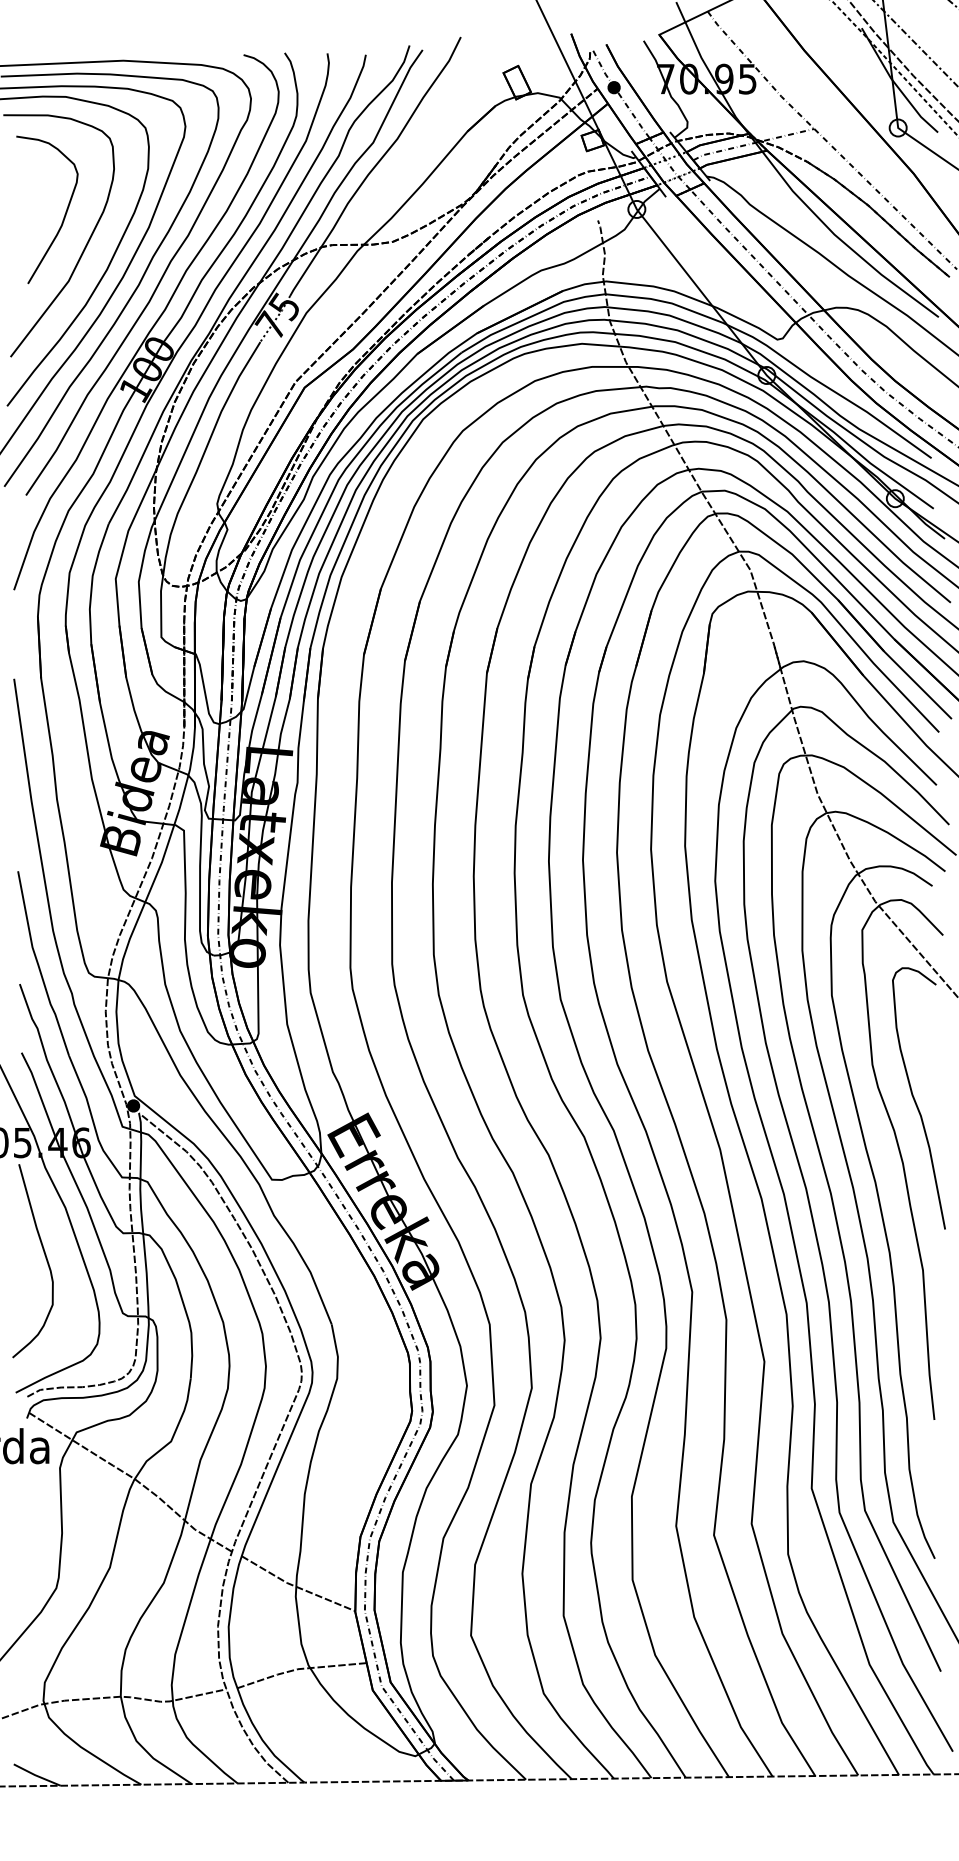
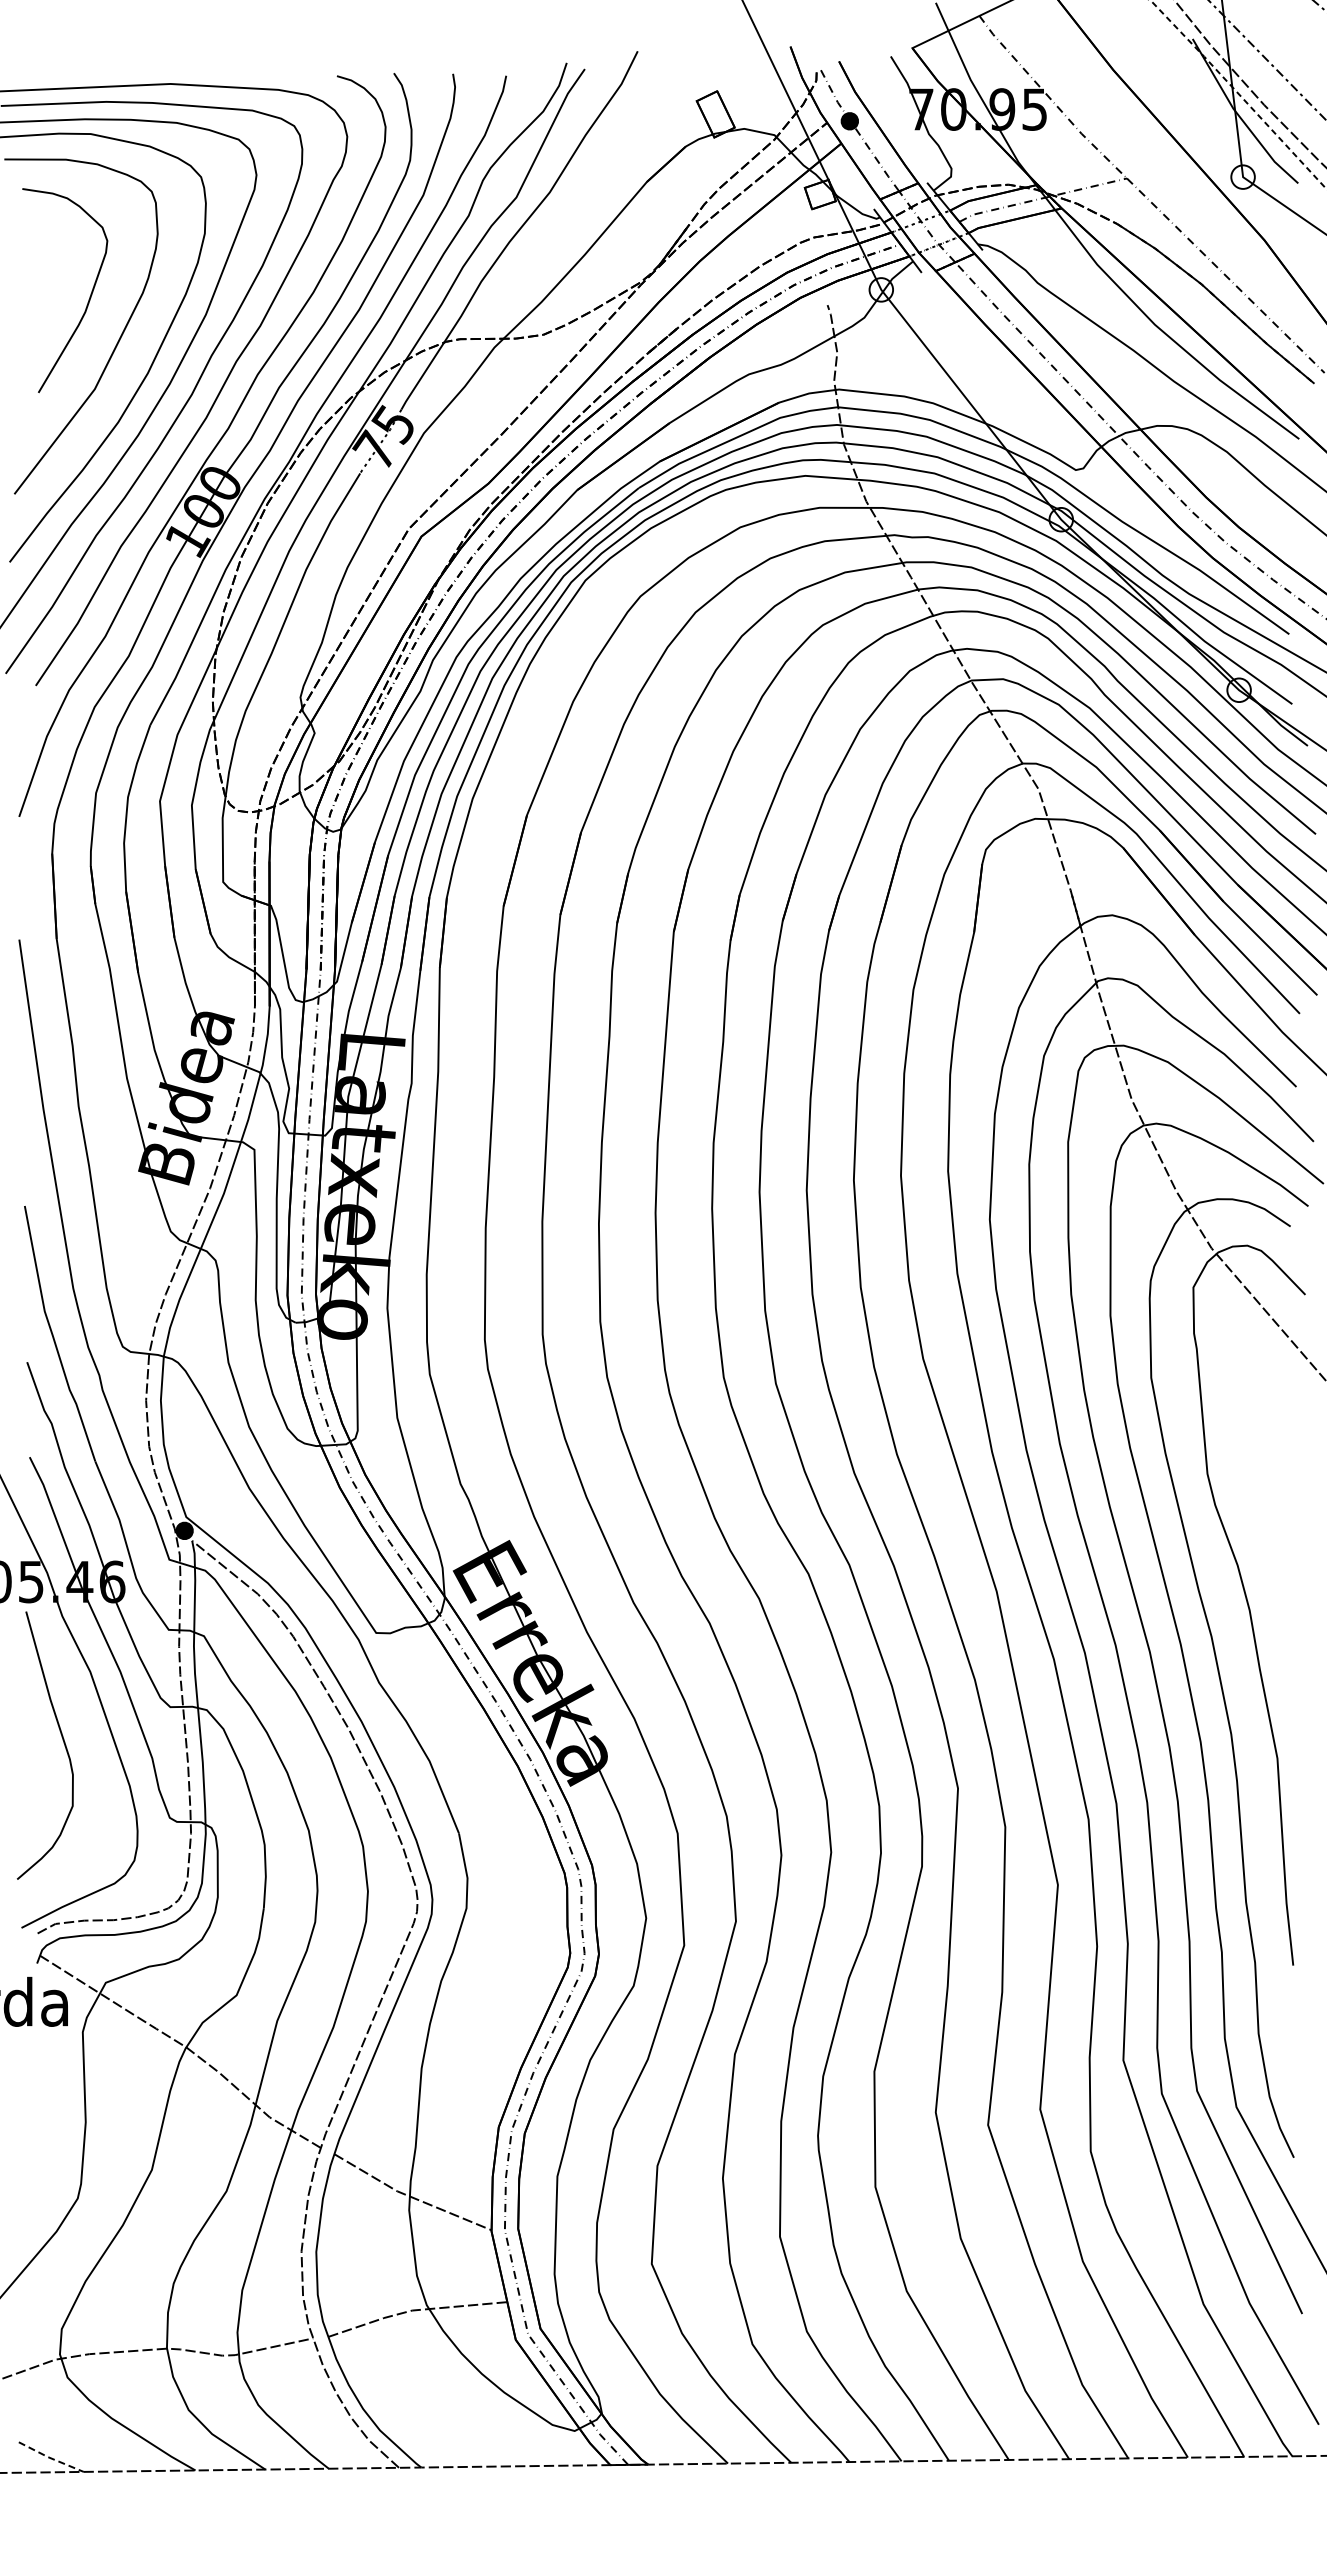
curve: (915, 1099) -> (1266, 1521), removed
line: (37, 1776) -> (51, 2458), solid -> dashed

